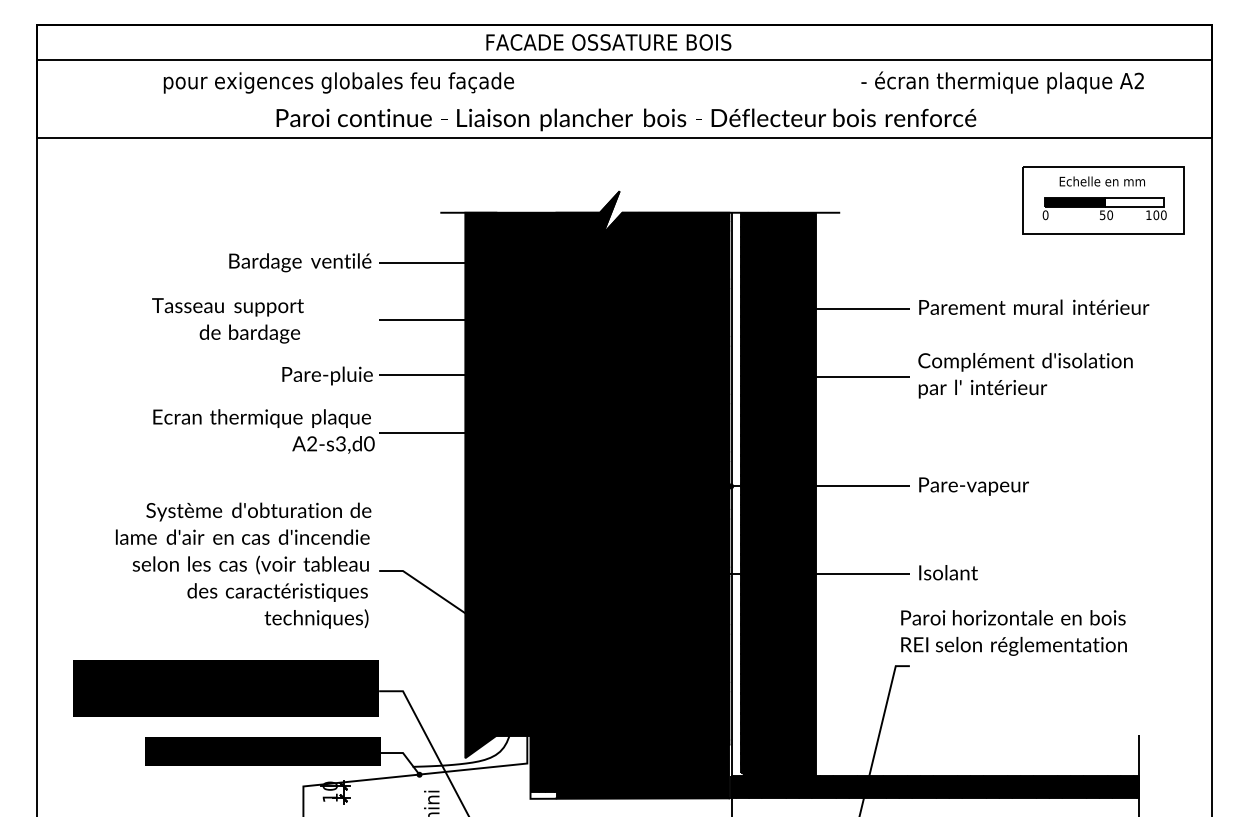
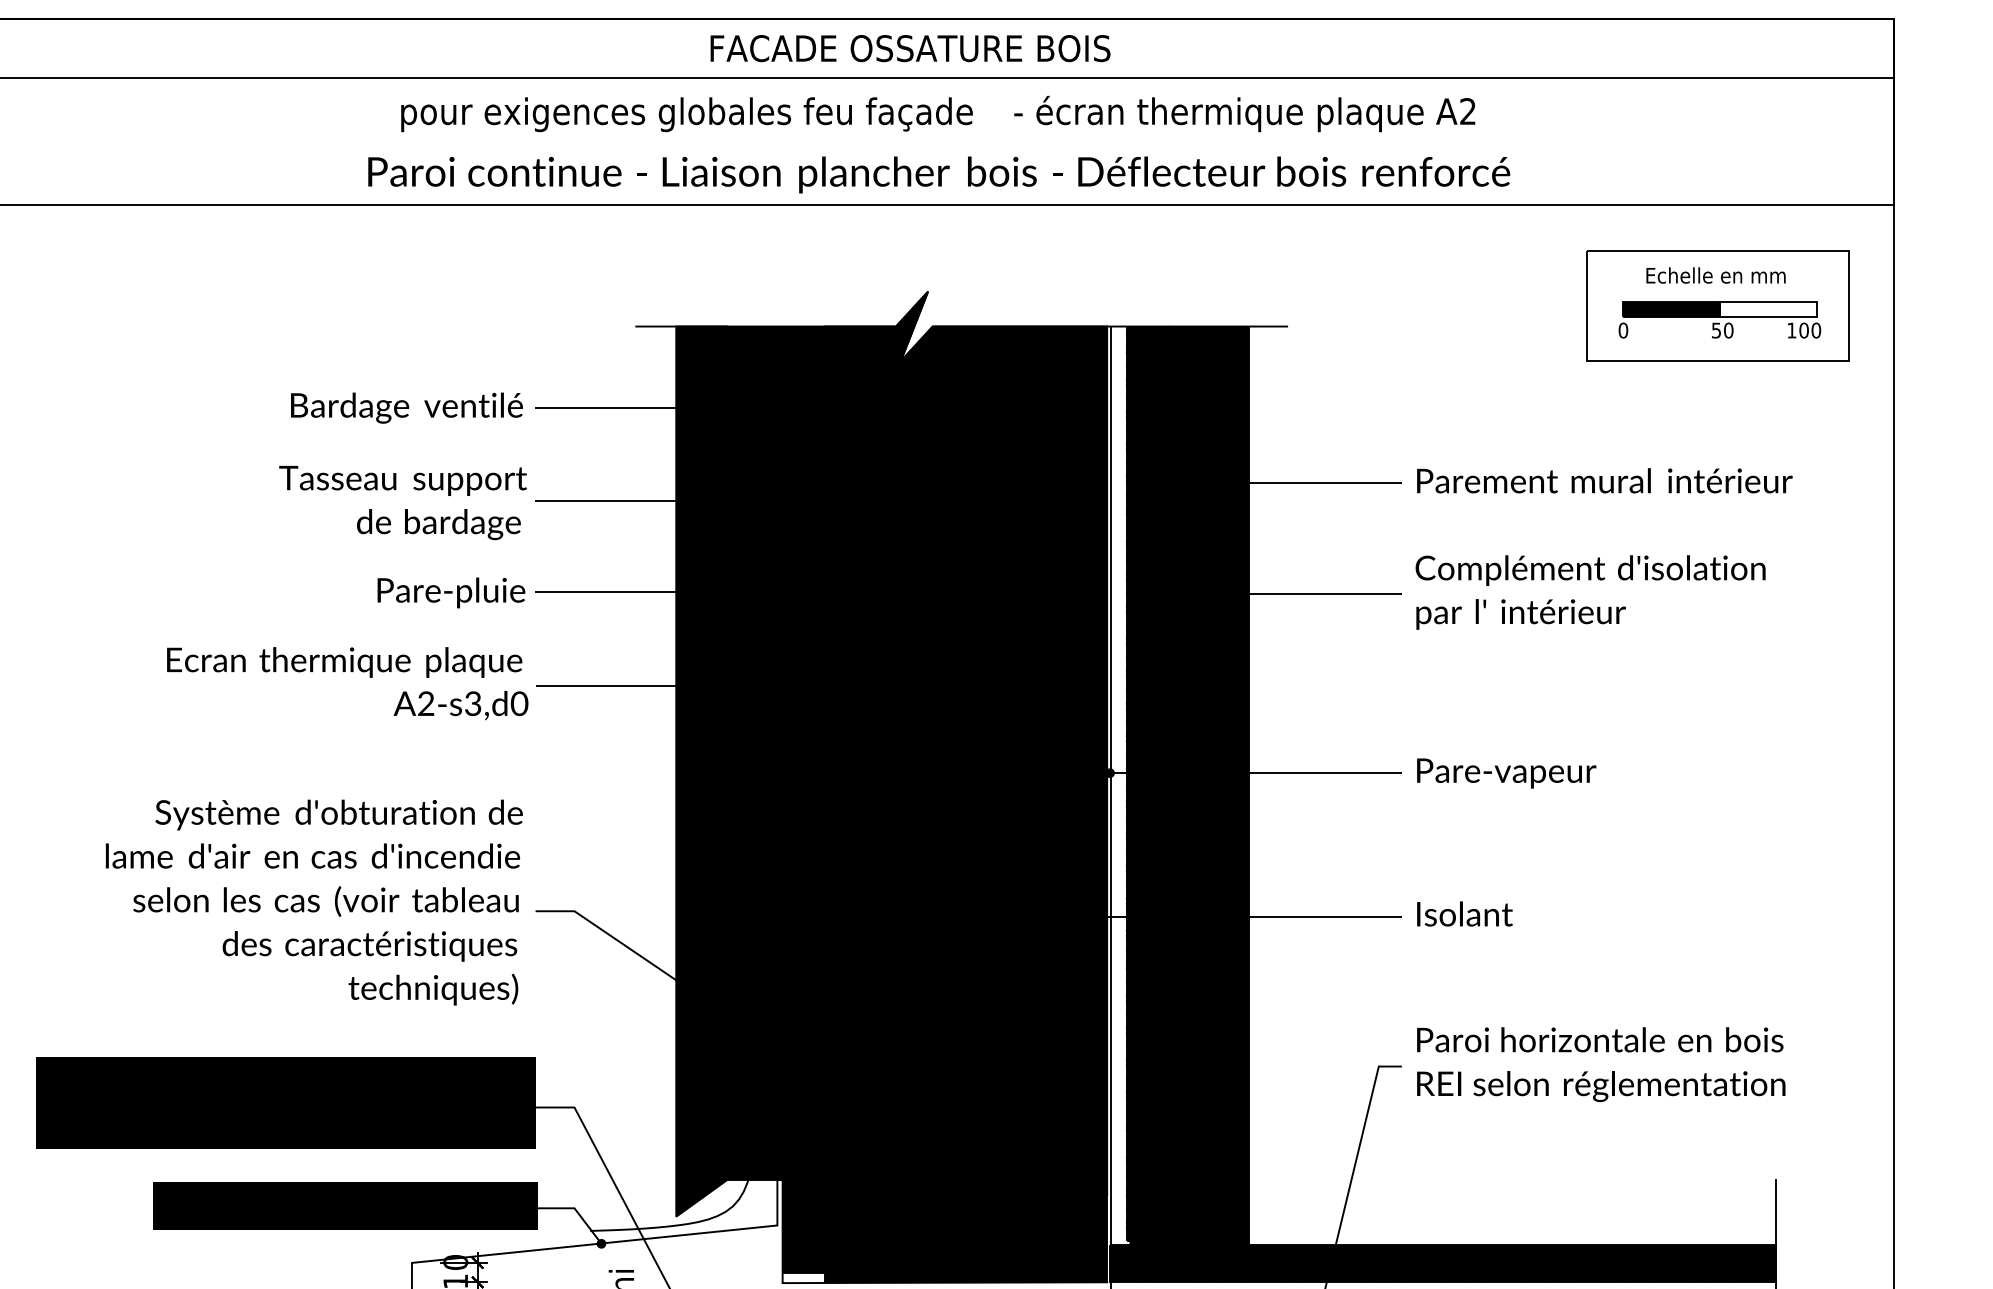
text: (338, 82) -> (686, 113), moved
text: (1002, 82) -> (1244, 113), moved
text: (227, 320) -> (402, 502), moved
text: (1013, 632) -> (1600, 1063), moved

